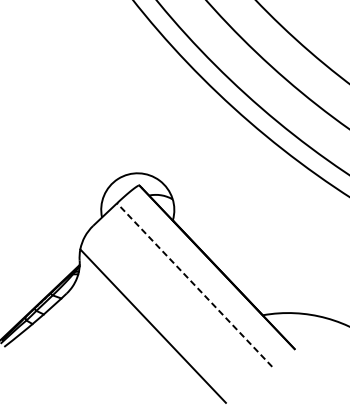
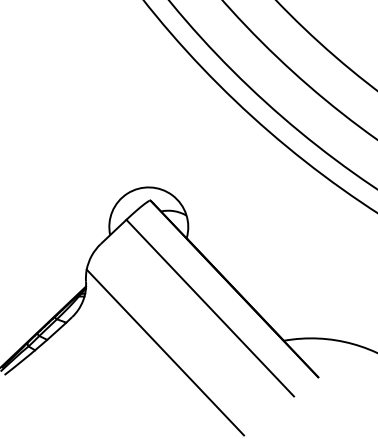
line: (194, 285) -> (210, 308), dashed -> solid

